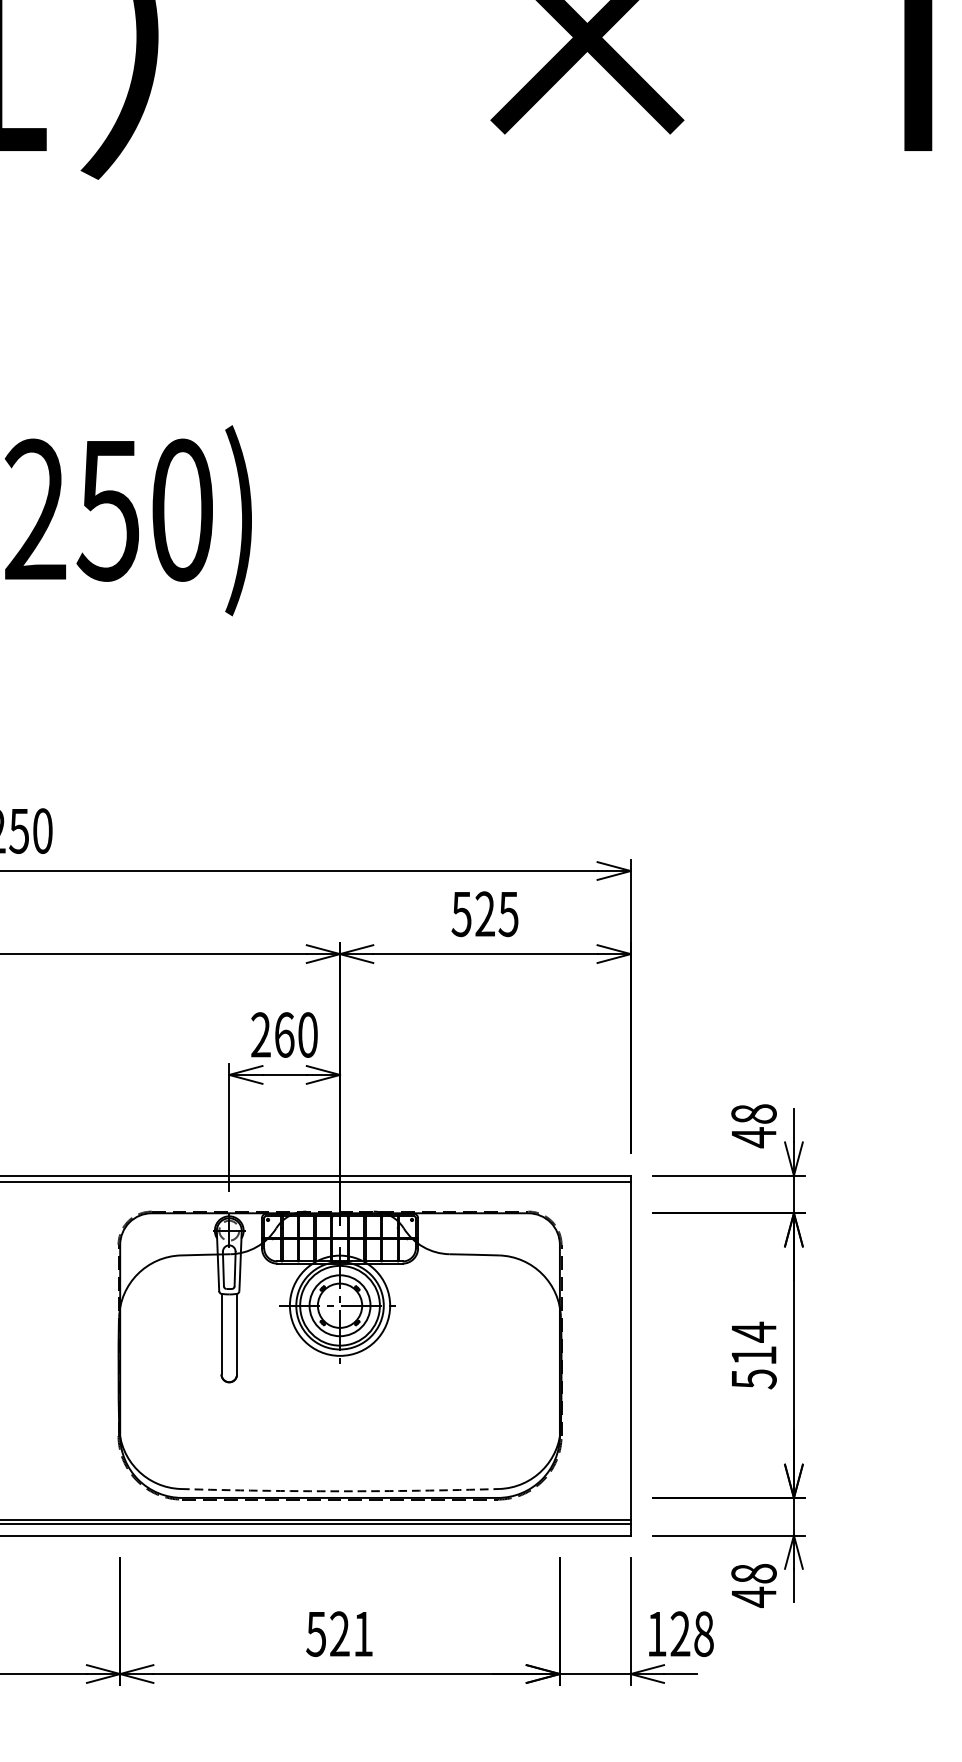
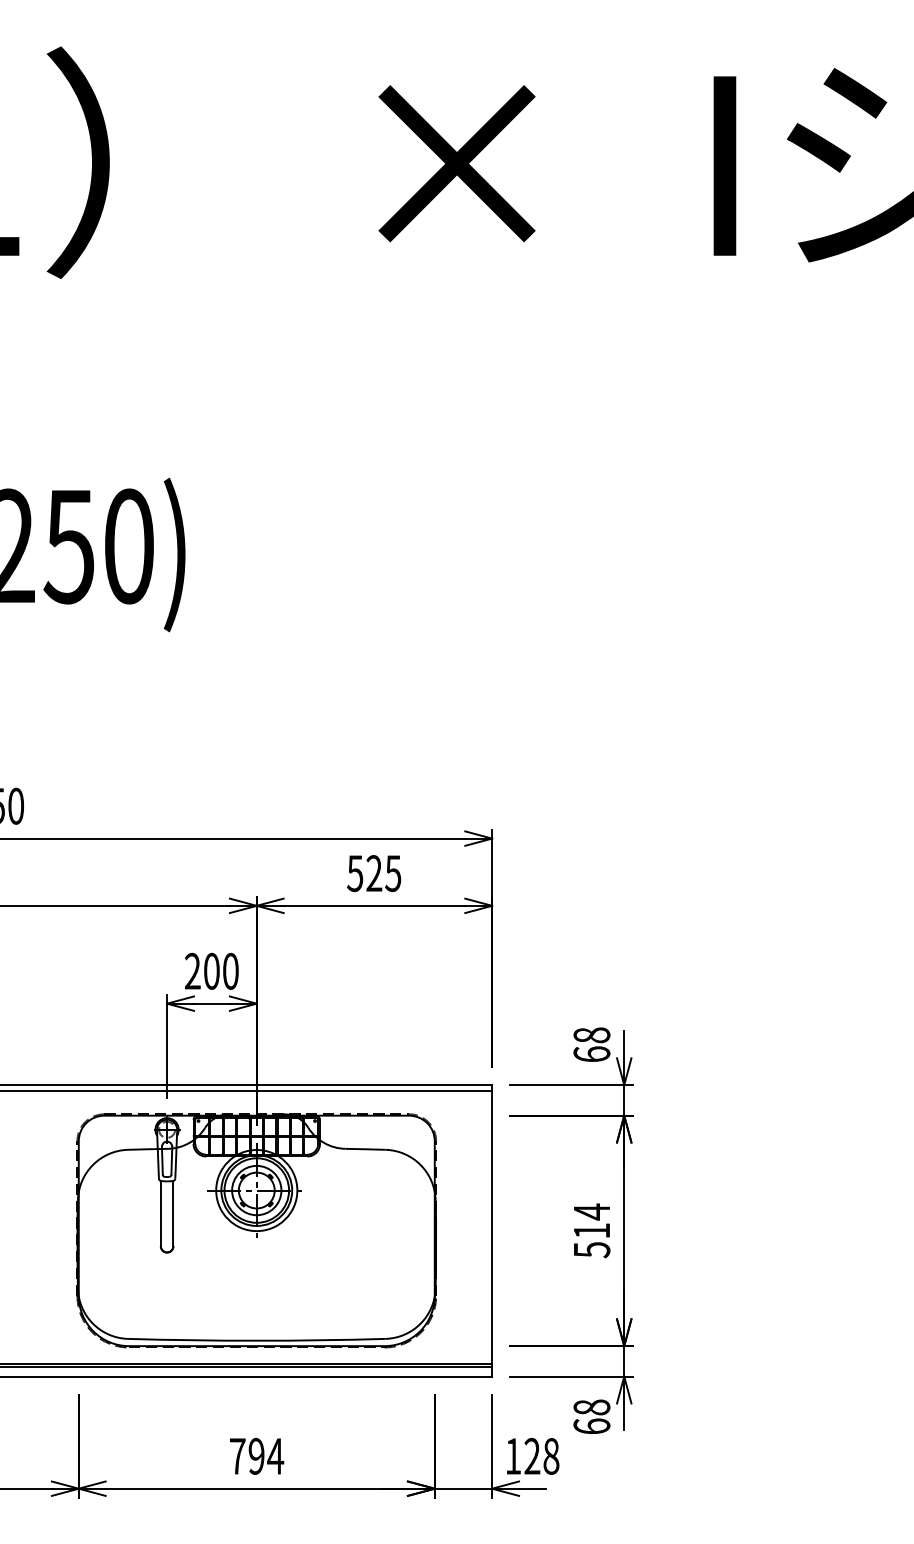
text: (284, 1033) -> (211, 970), 260 -> 200
text: (753, 1137) -> (591, 1054), 48 -> 68
arc: (339, 1490) -> (256, 1340), dashed -> solid
text: (753, 1597) -> (591, 1426), 48 -> 68
text: (339, 1634) -> (256, 1456), 521 -> 794

